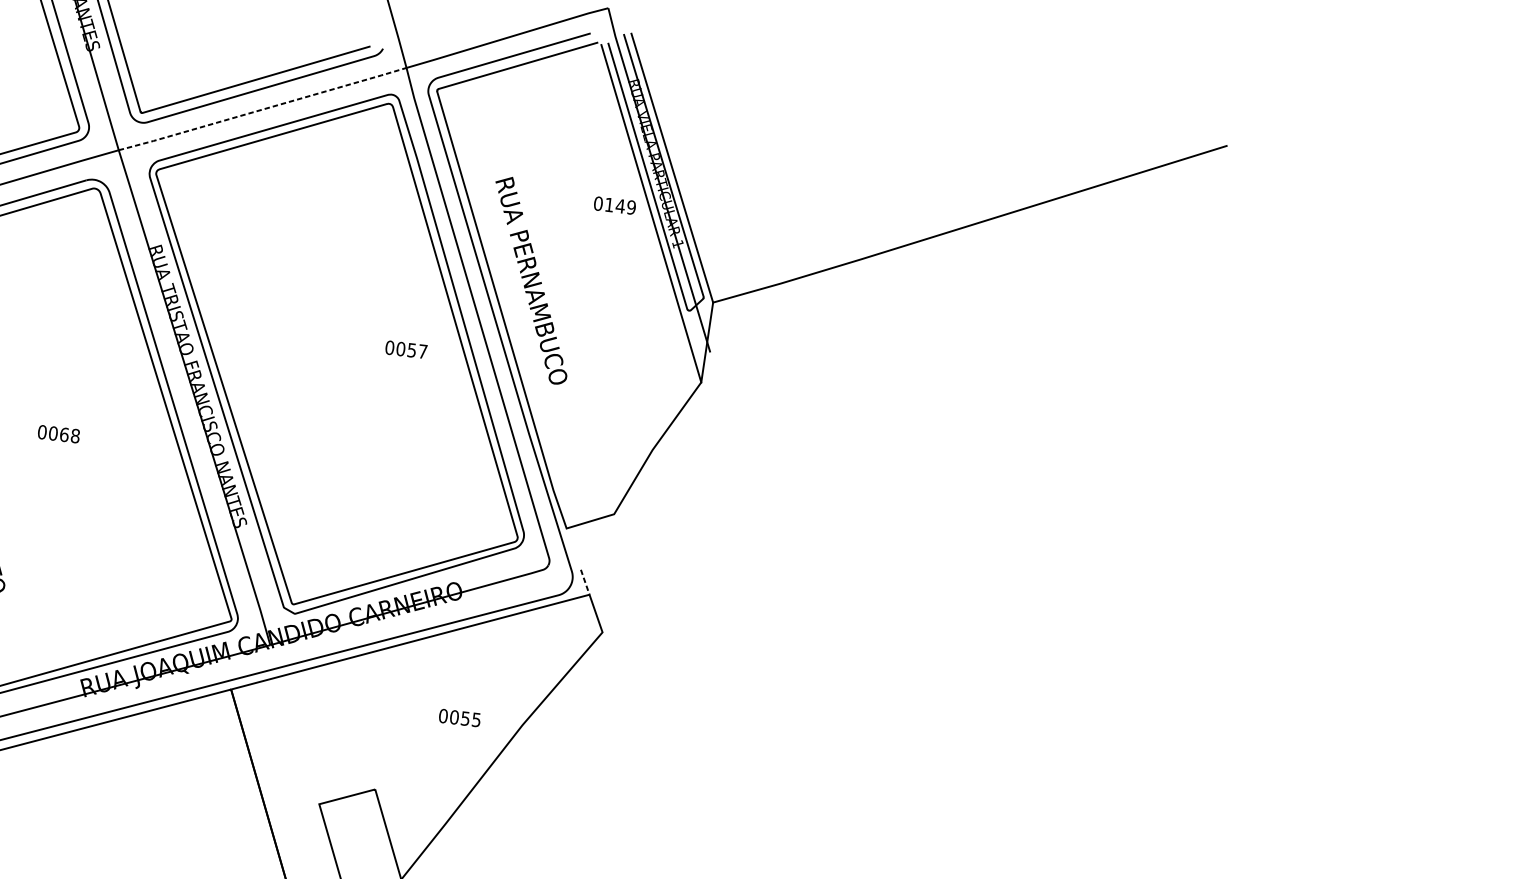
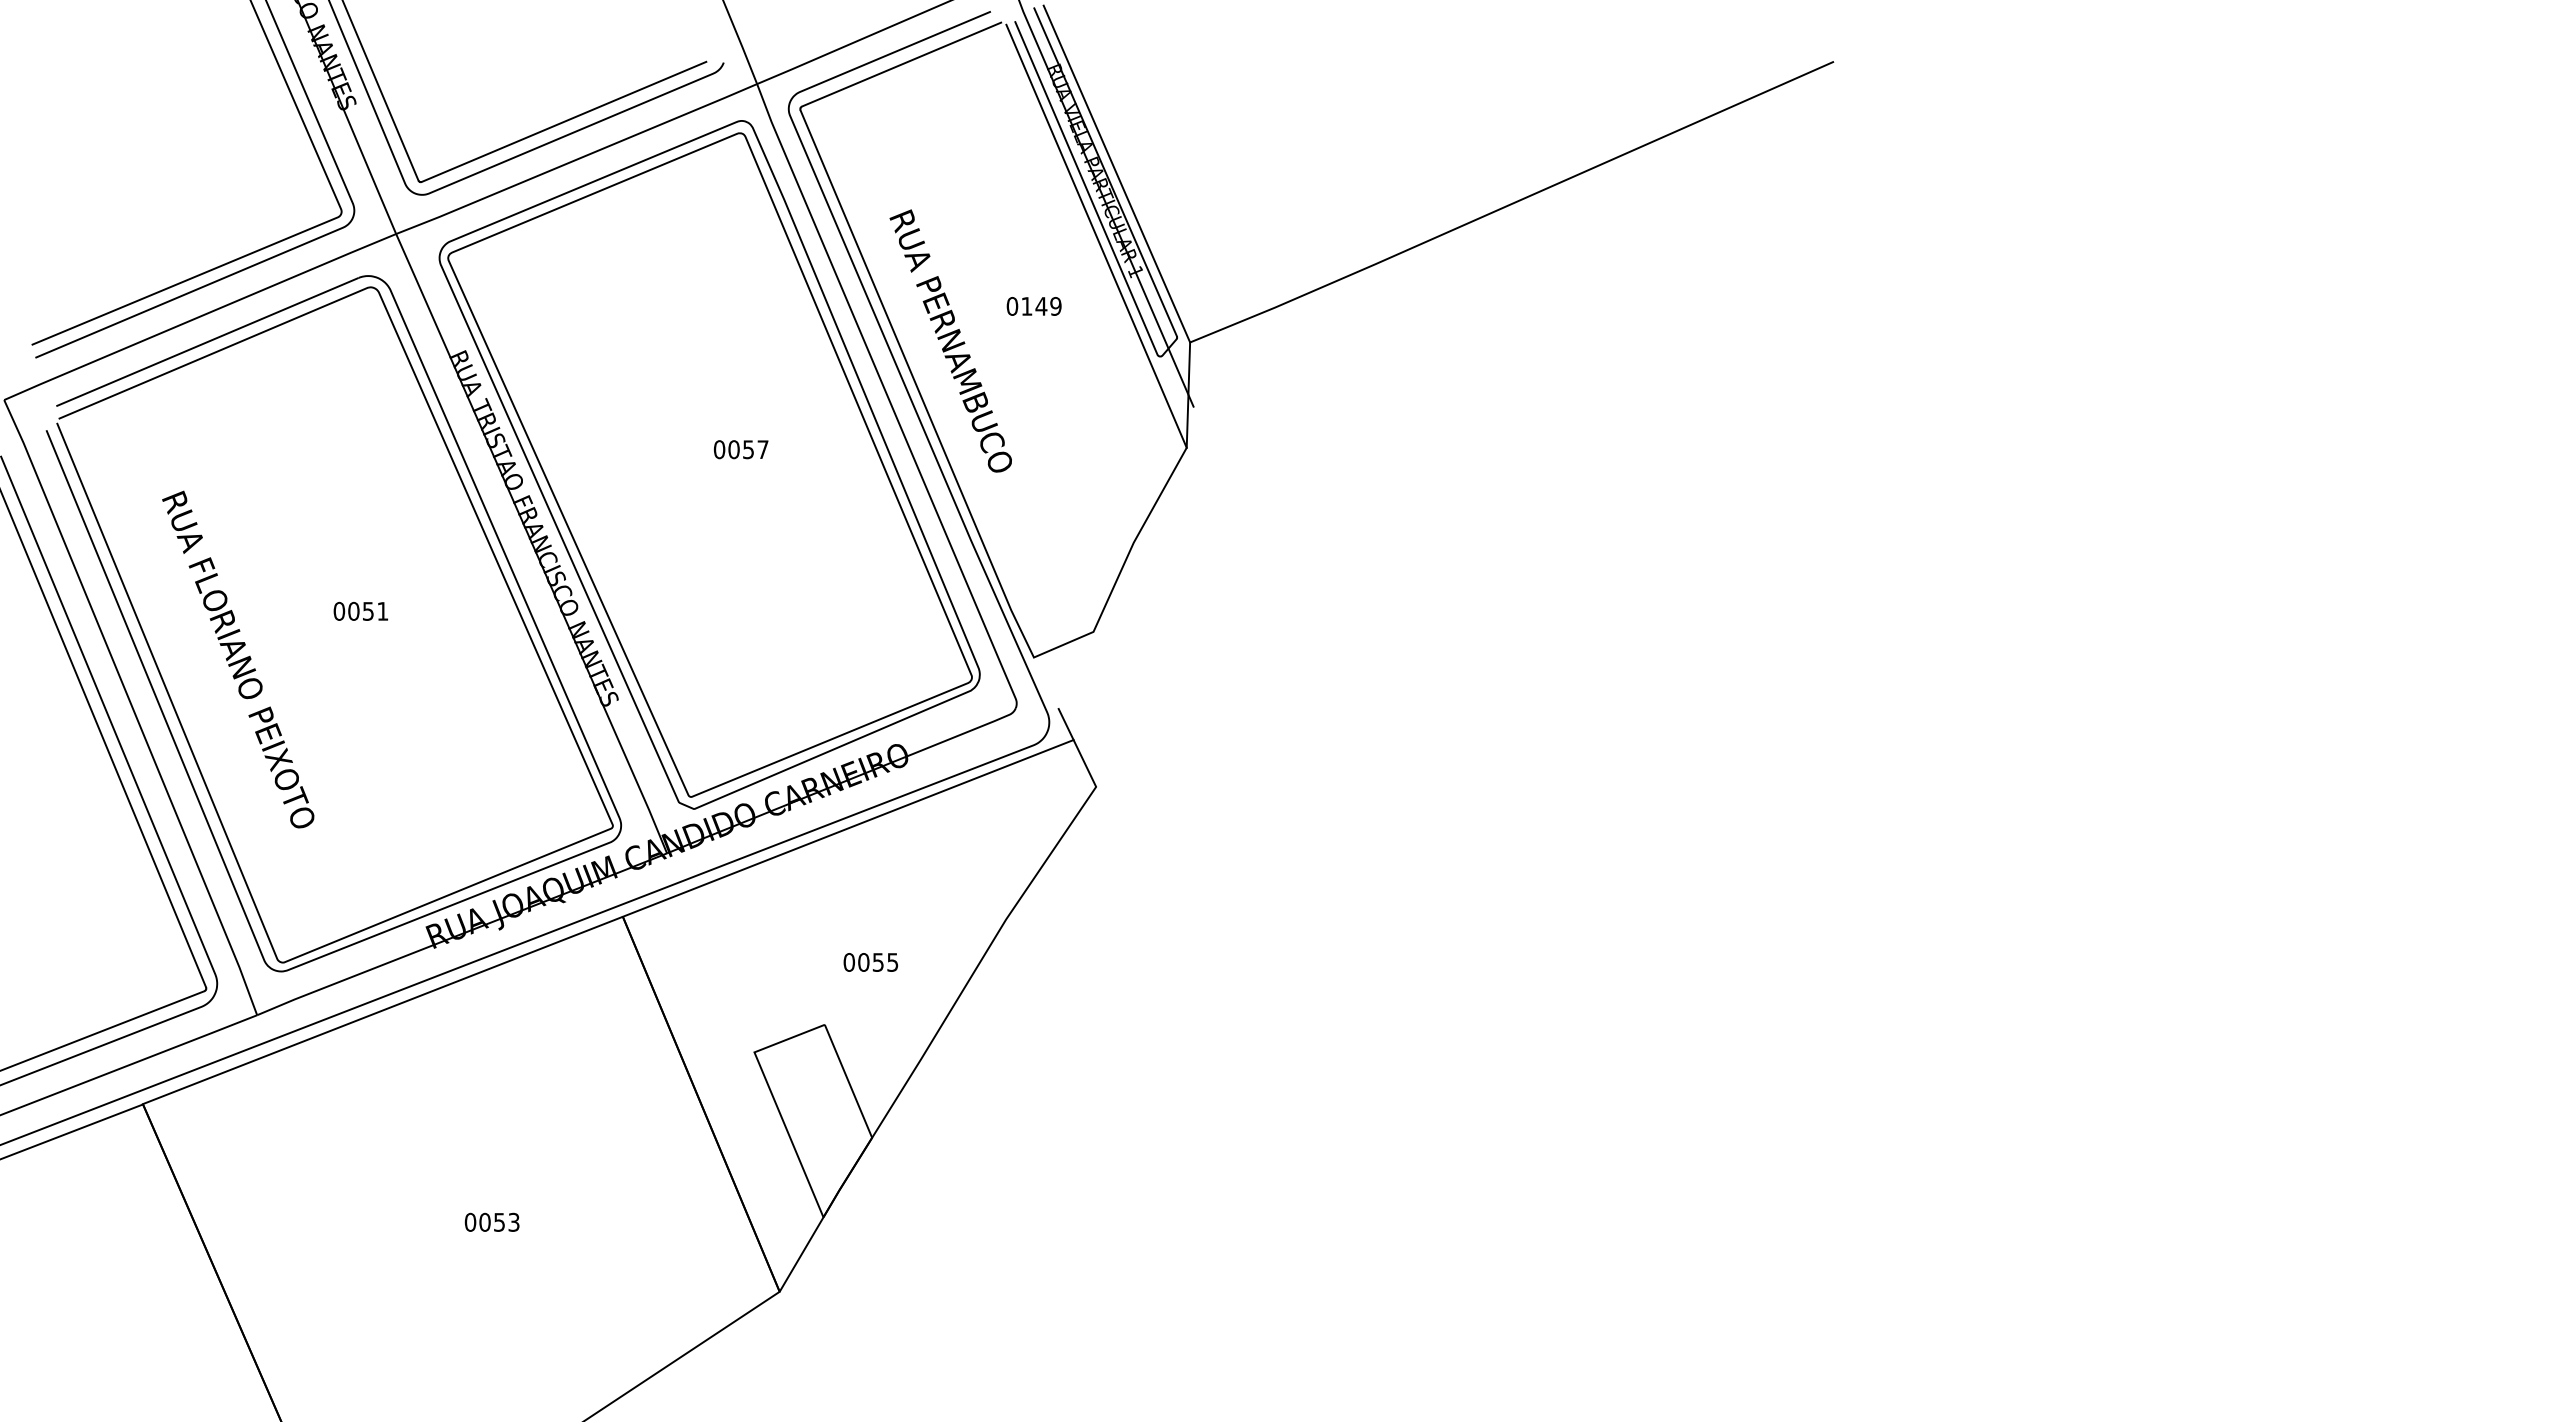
line: (263, 109) -> (577, 159), dashed -> solid
text: (614, 205) -> (1033, 306), moved
text: (405, 349) -> (740, 449), moved
text: (69, 434) -> (375, 610), 0068 -> 0051
line: (585, 582) -> (1066, 724), dashed -> solid
text: (459, 718) -> (870, 962), moved

